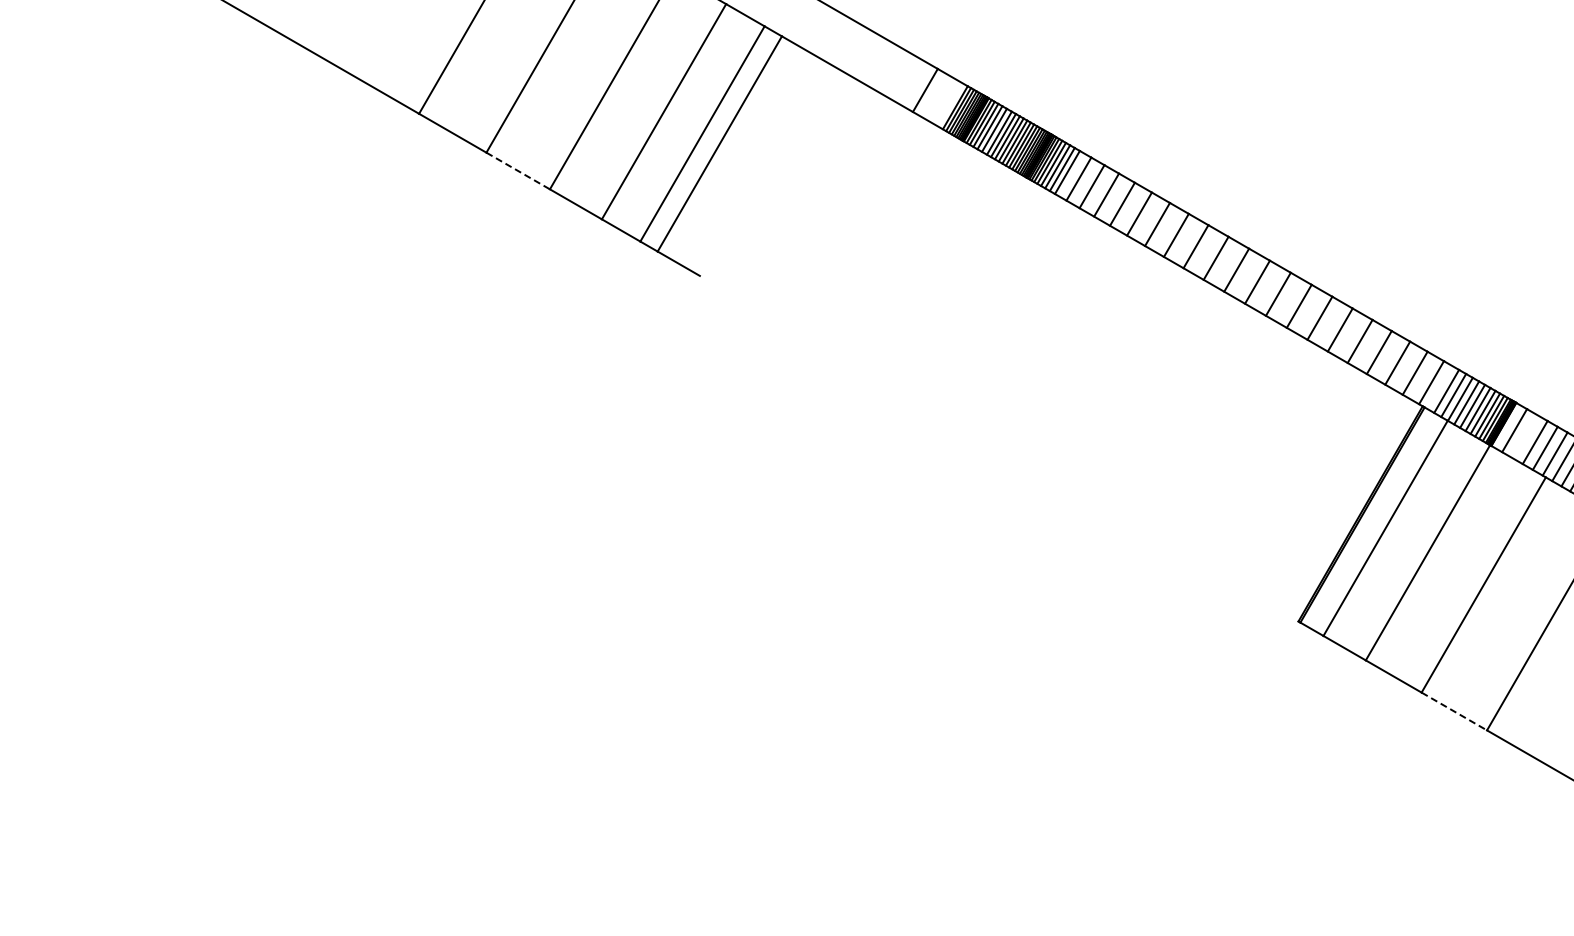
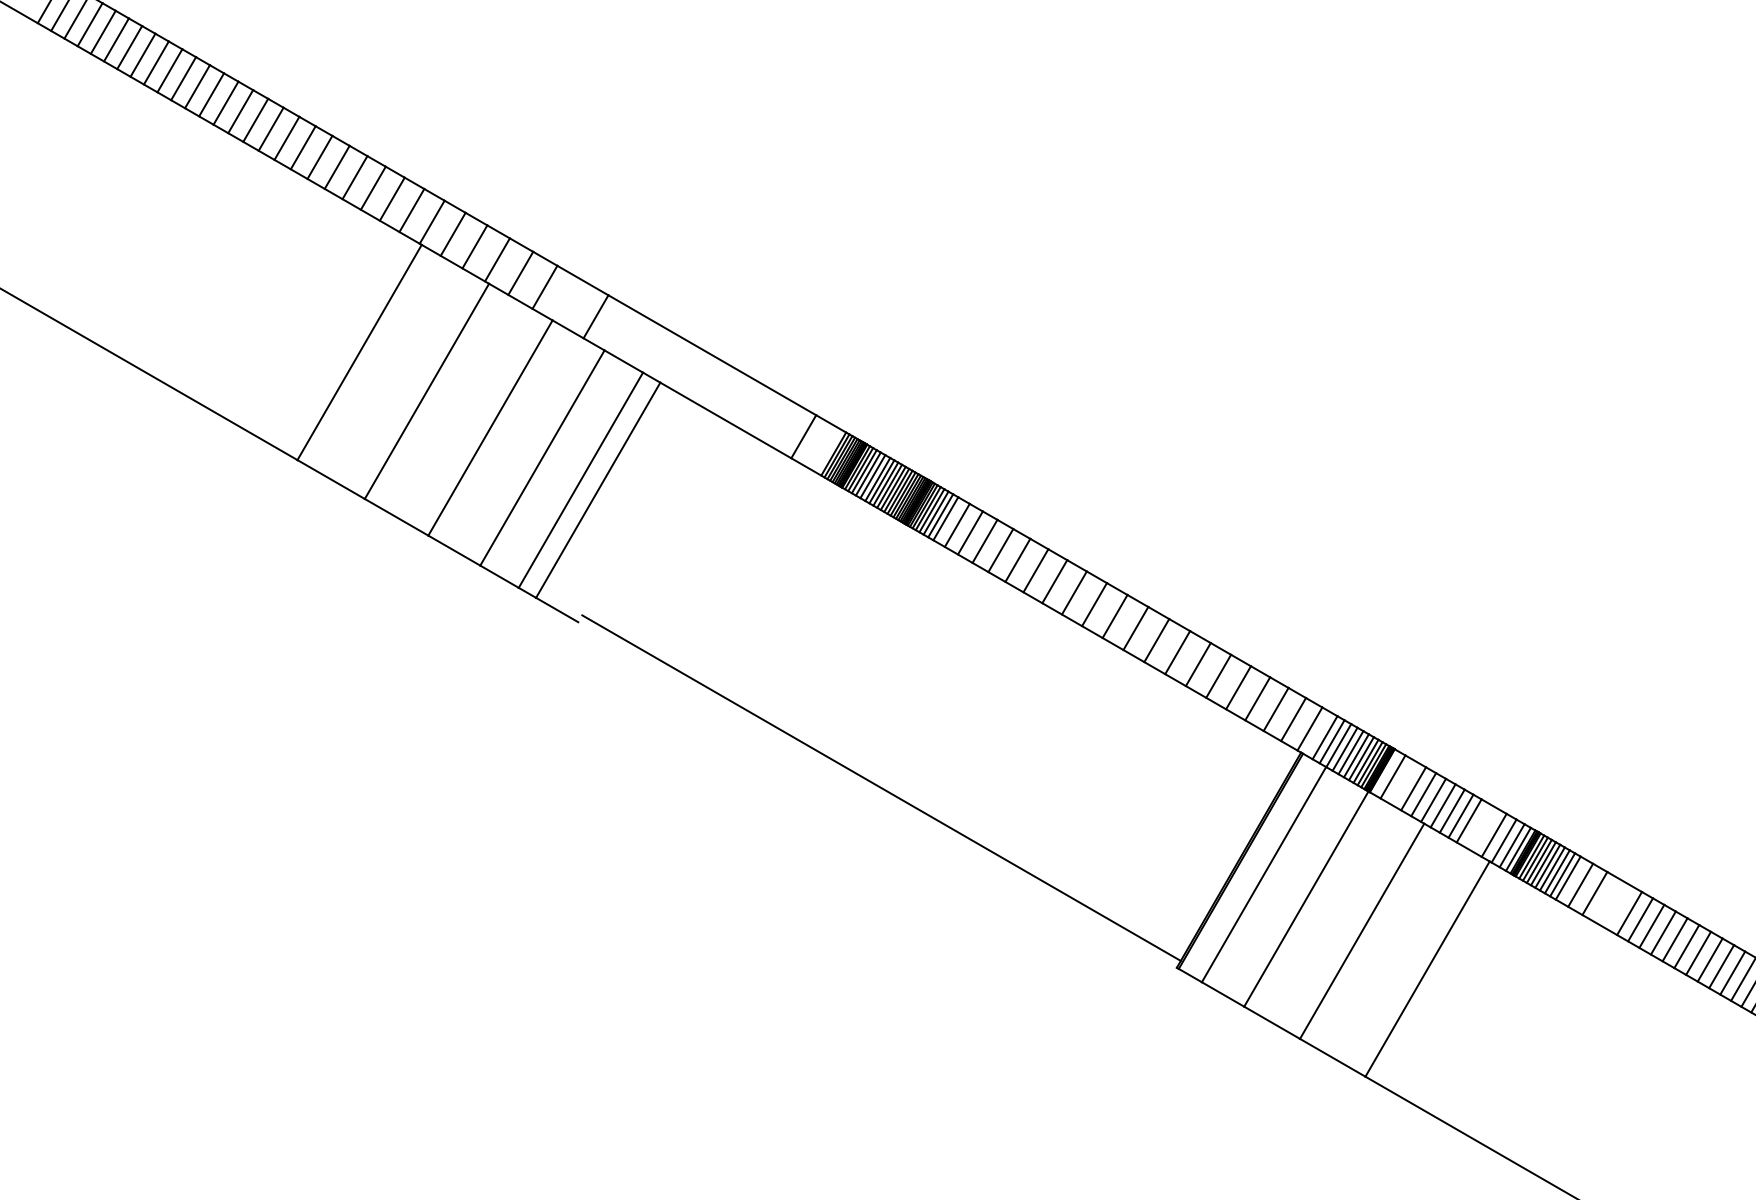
line: (518, 171) -> (396, 517), dashed -> solid
line: (1003, 441) -> (881, 787), added
line: (1454, 711) -> (1332, 1057), dashed -> solid

